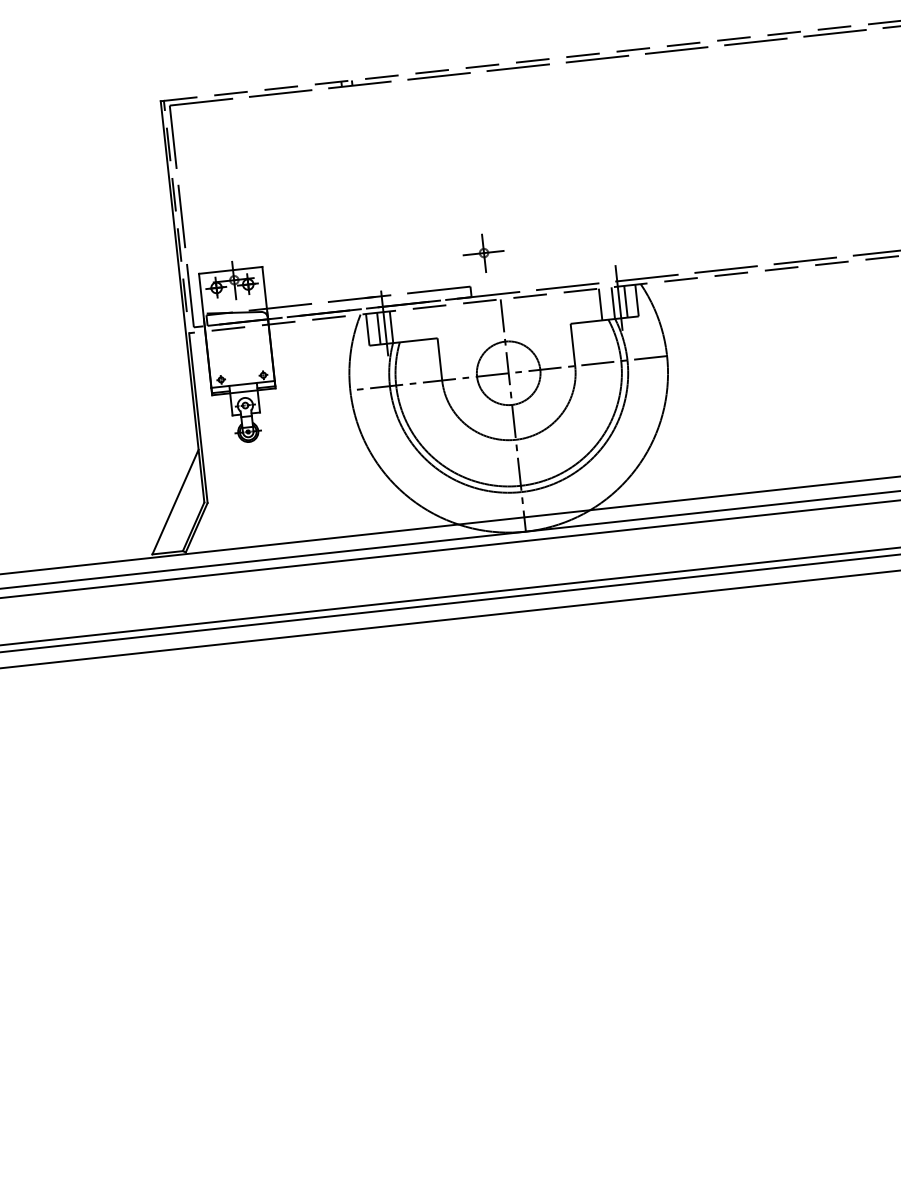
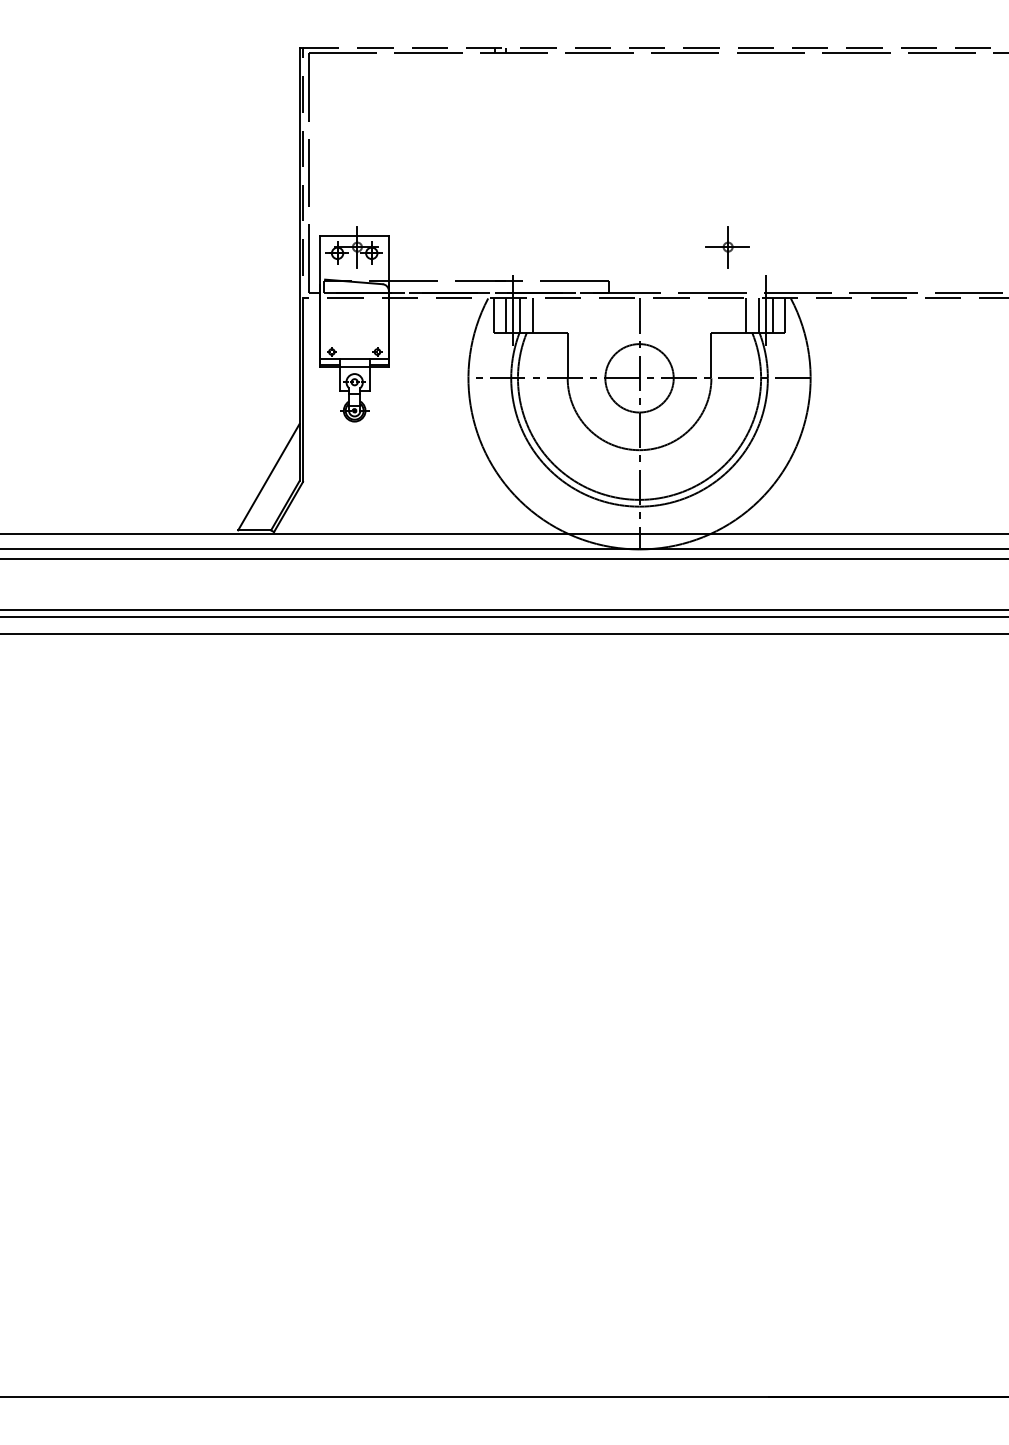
part: (483, 253) -> (727, 247), moved
line: (404, 325) -> (533, 315), added

